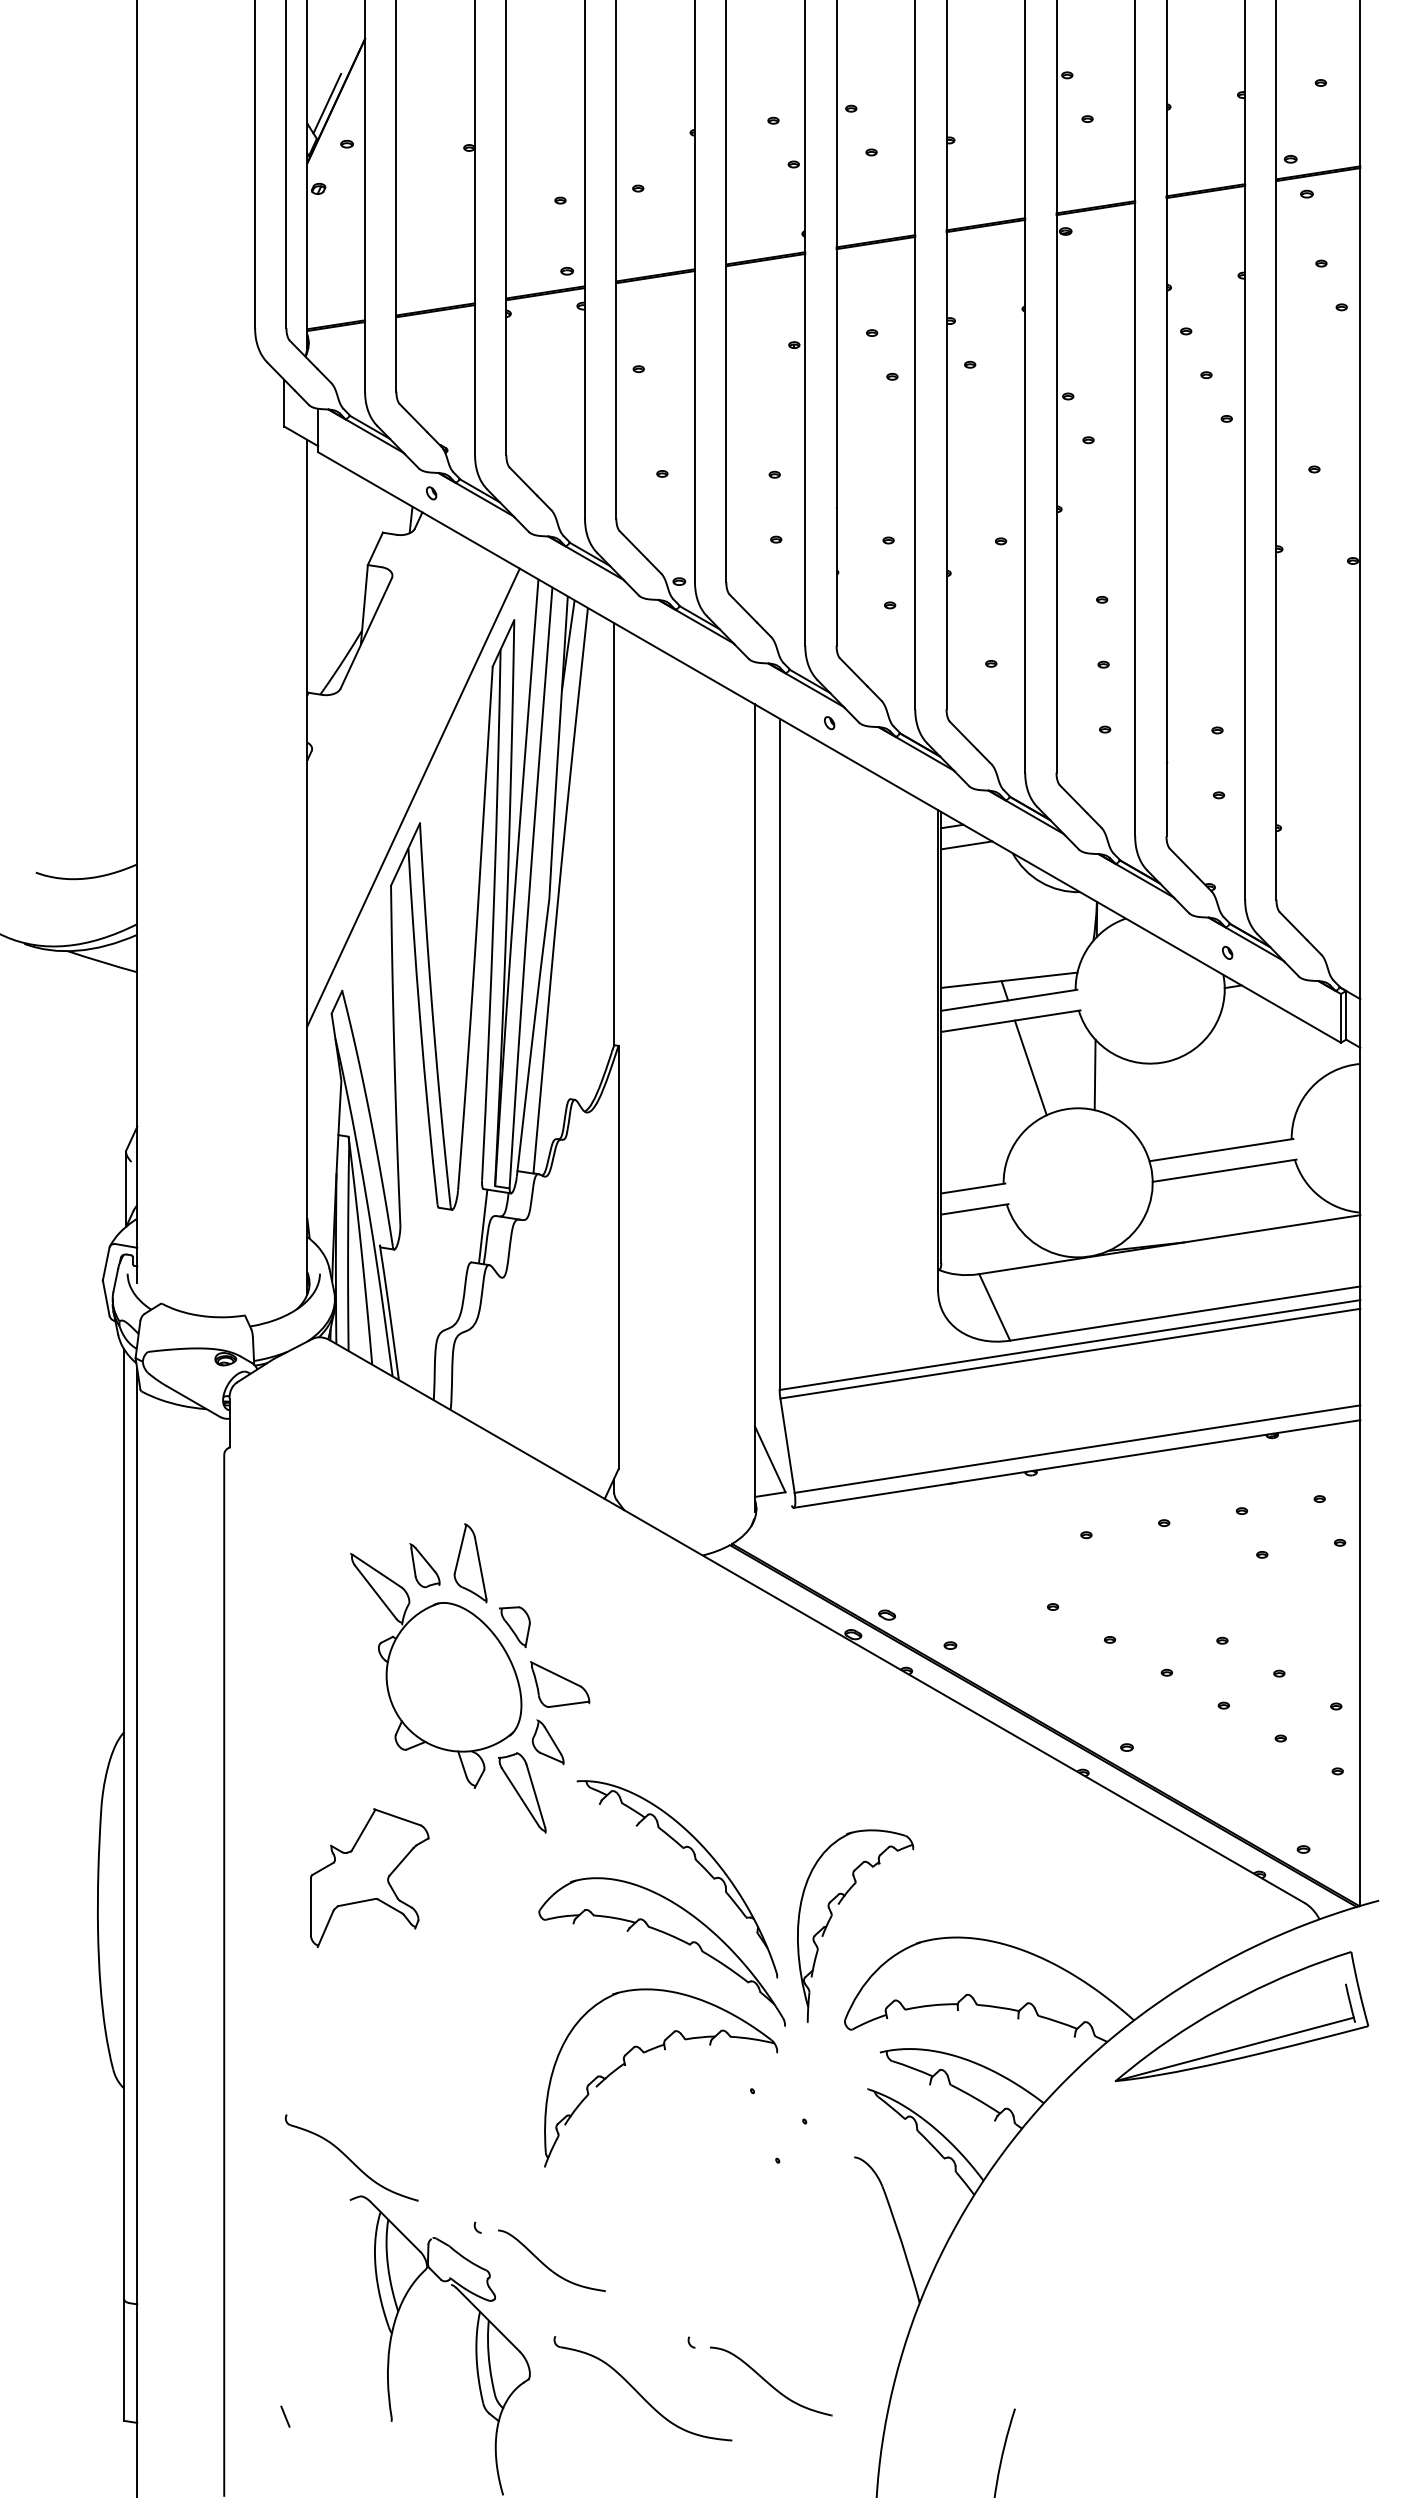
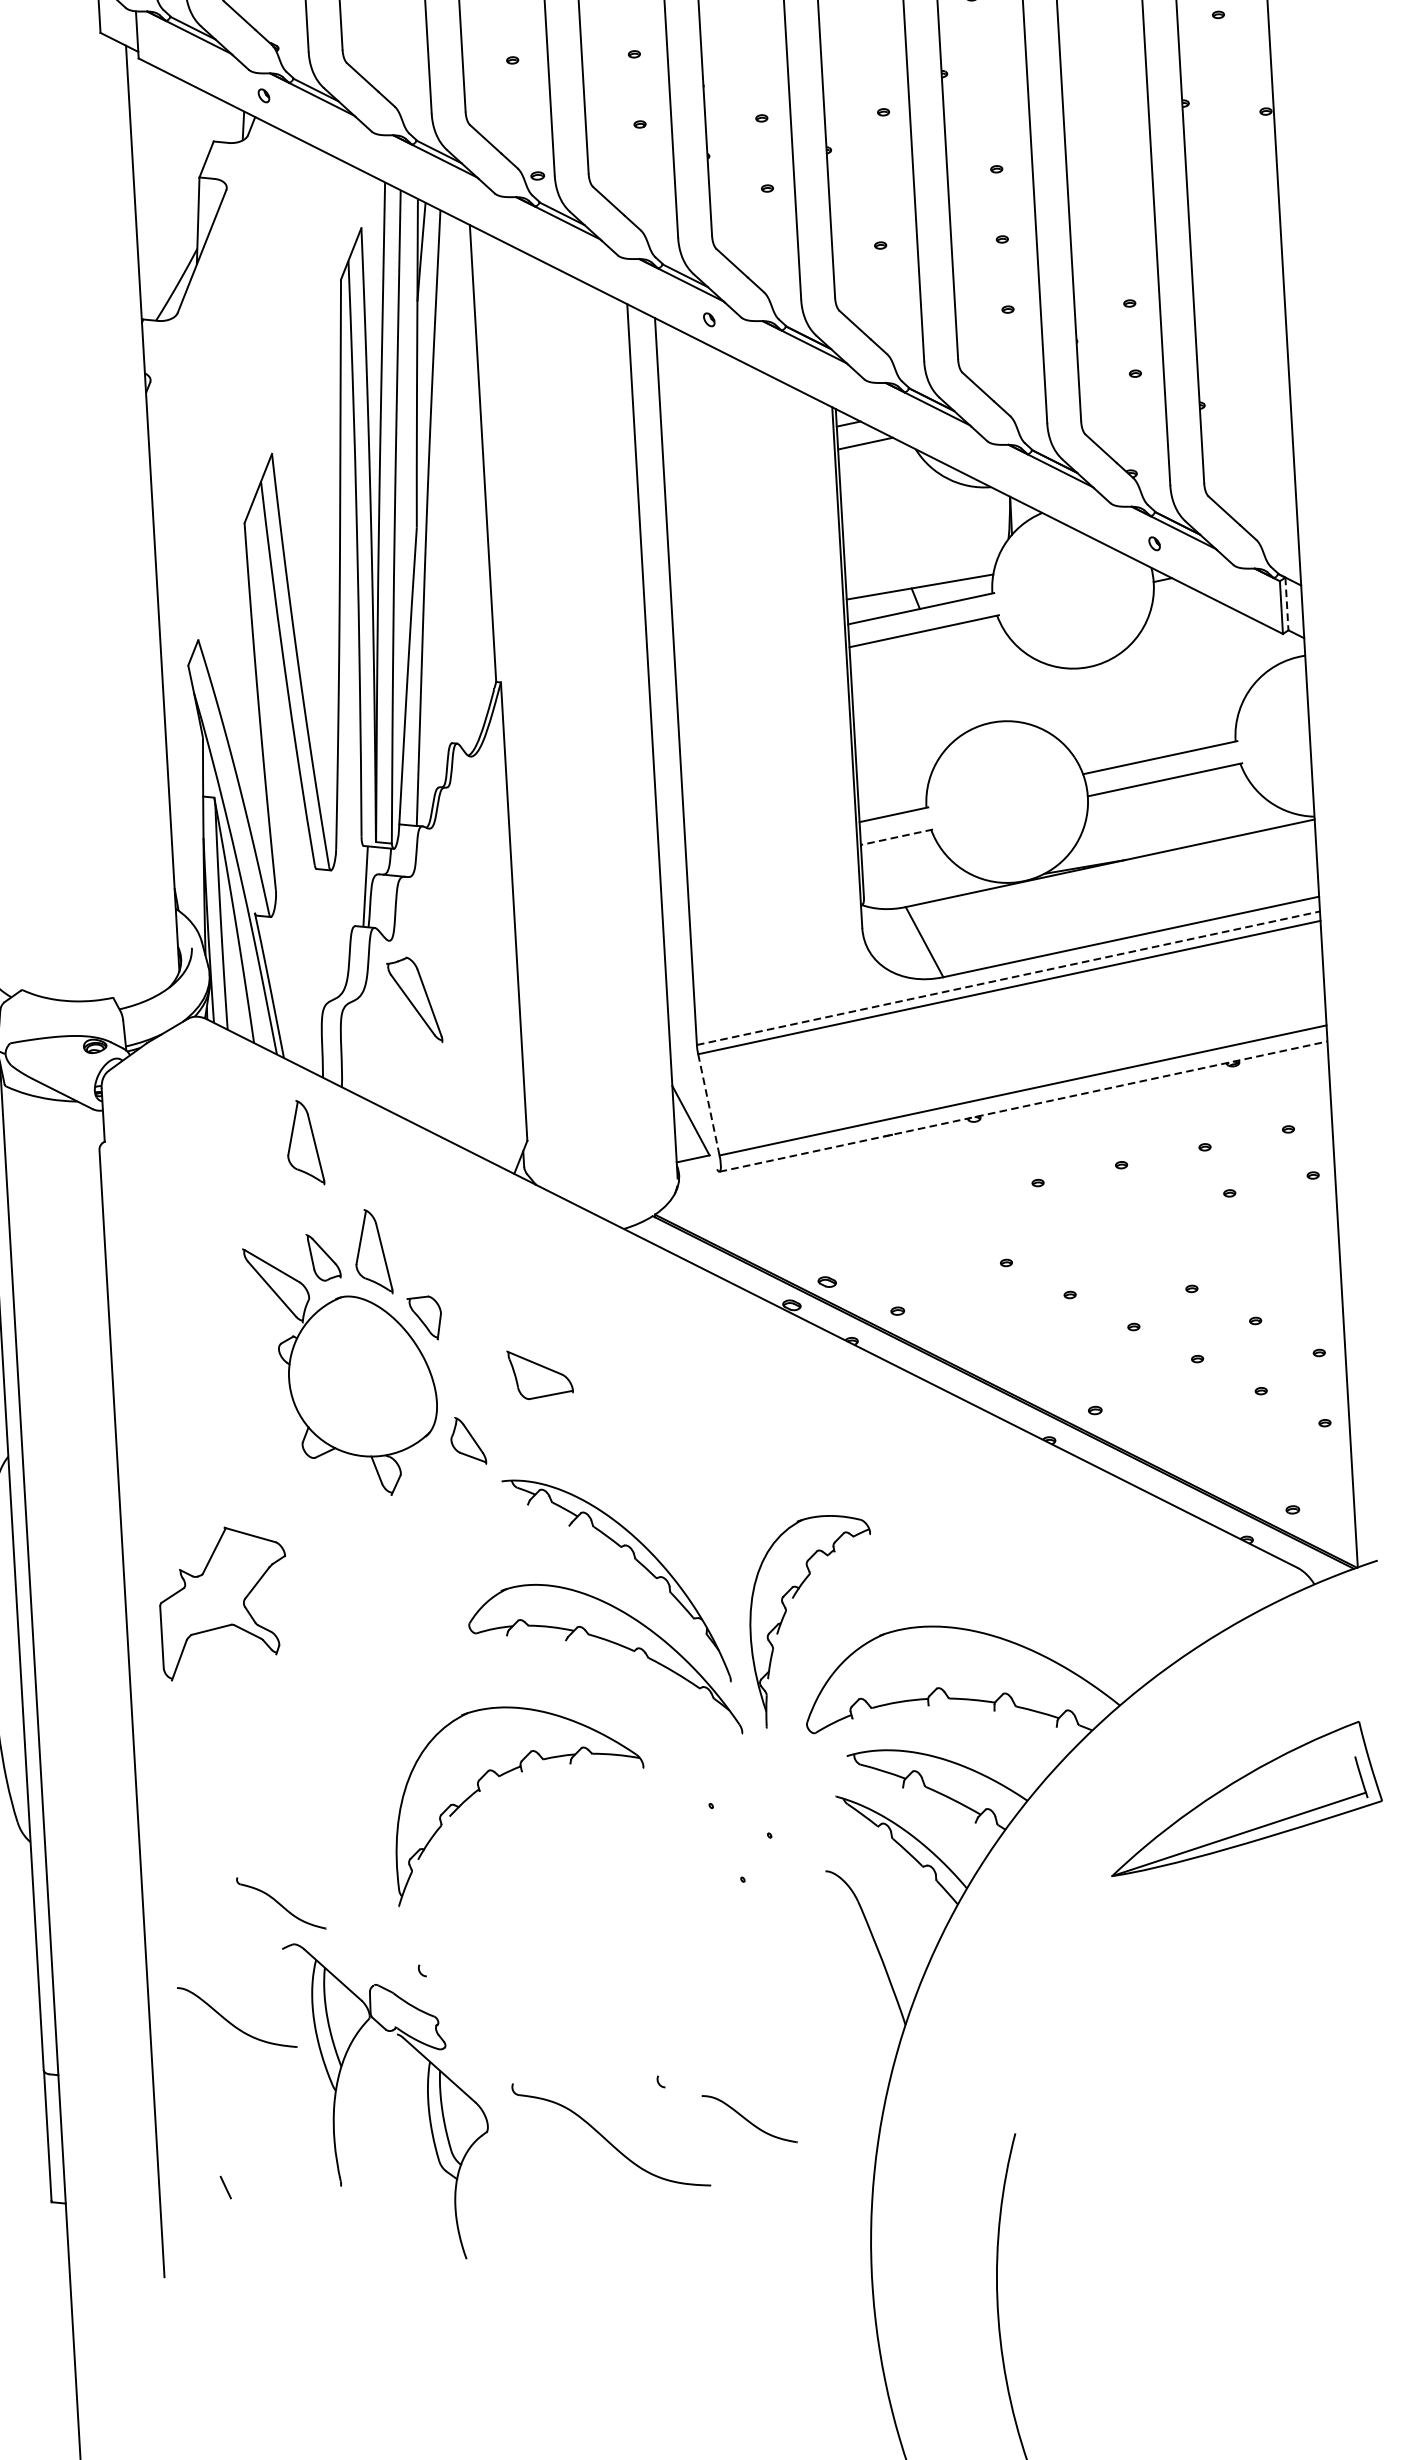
line: (413, 797) -> (263, 426), removed
line: (1346, 1015) -> (1287, 604), solid -> dashed
line: (1030, 1067) -> (948, 680), removed
line: (1094, 1074) -> (1018, 683), removed
line: (974, 1209) -> (896, 837), solid -> dashed
line: (1070, 1345) -> (1009, 978), solid -> dashed
line: (787, 1445) -> (708, 1104), solid -> dashed
part: (413, 1459) -> (304, 1143), added
line: (1077, 1464) -> (1024, 1107), solid -> dashed
part: (560, 1684) -> (540, 1373), moved
part: (522, 1792) -> (414, 999), moved
part: (369, 1877) -> (223, 1601), moved
part: (1241, 2016) -> (1244, 1798), moved
part: (665, 2050) -> (522, 1772), moved
part: (351, 2157) -> (281, 1902), size x0.6
part: (546, 2265) -> (231, 2022), moved
part: (771, 2381) -> (749, 2119), size x0.7

